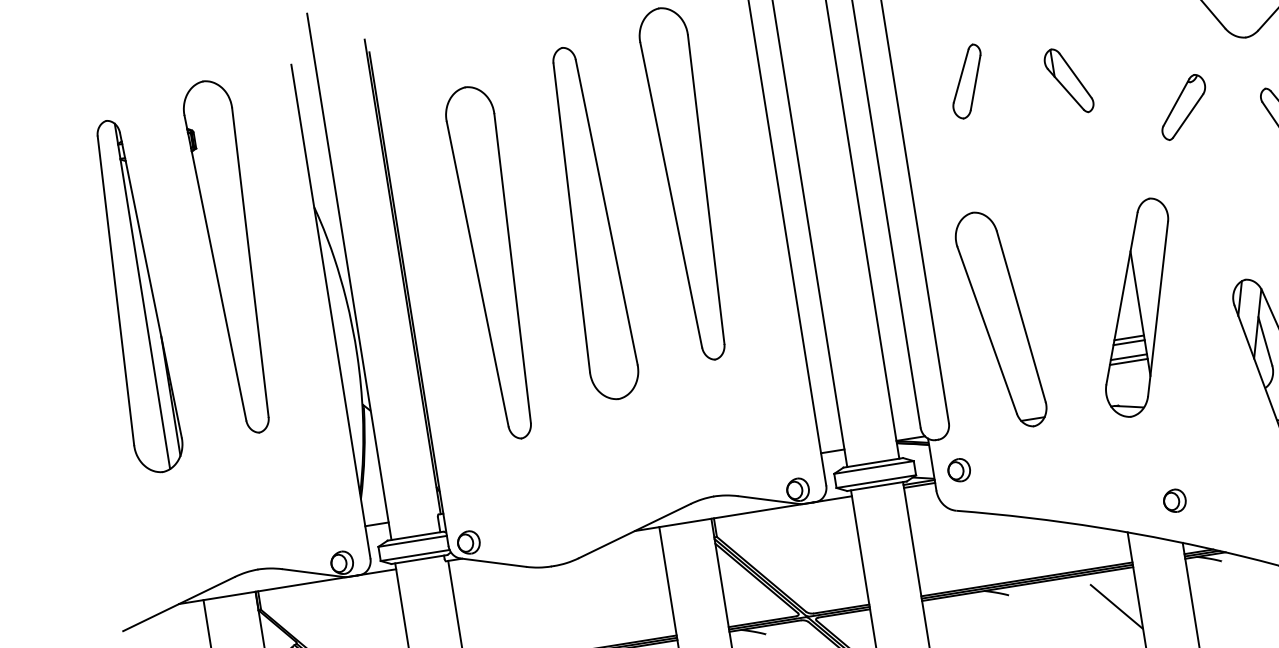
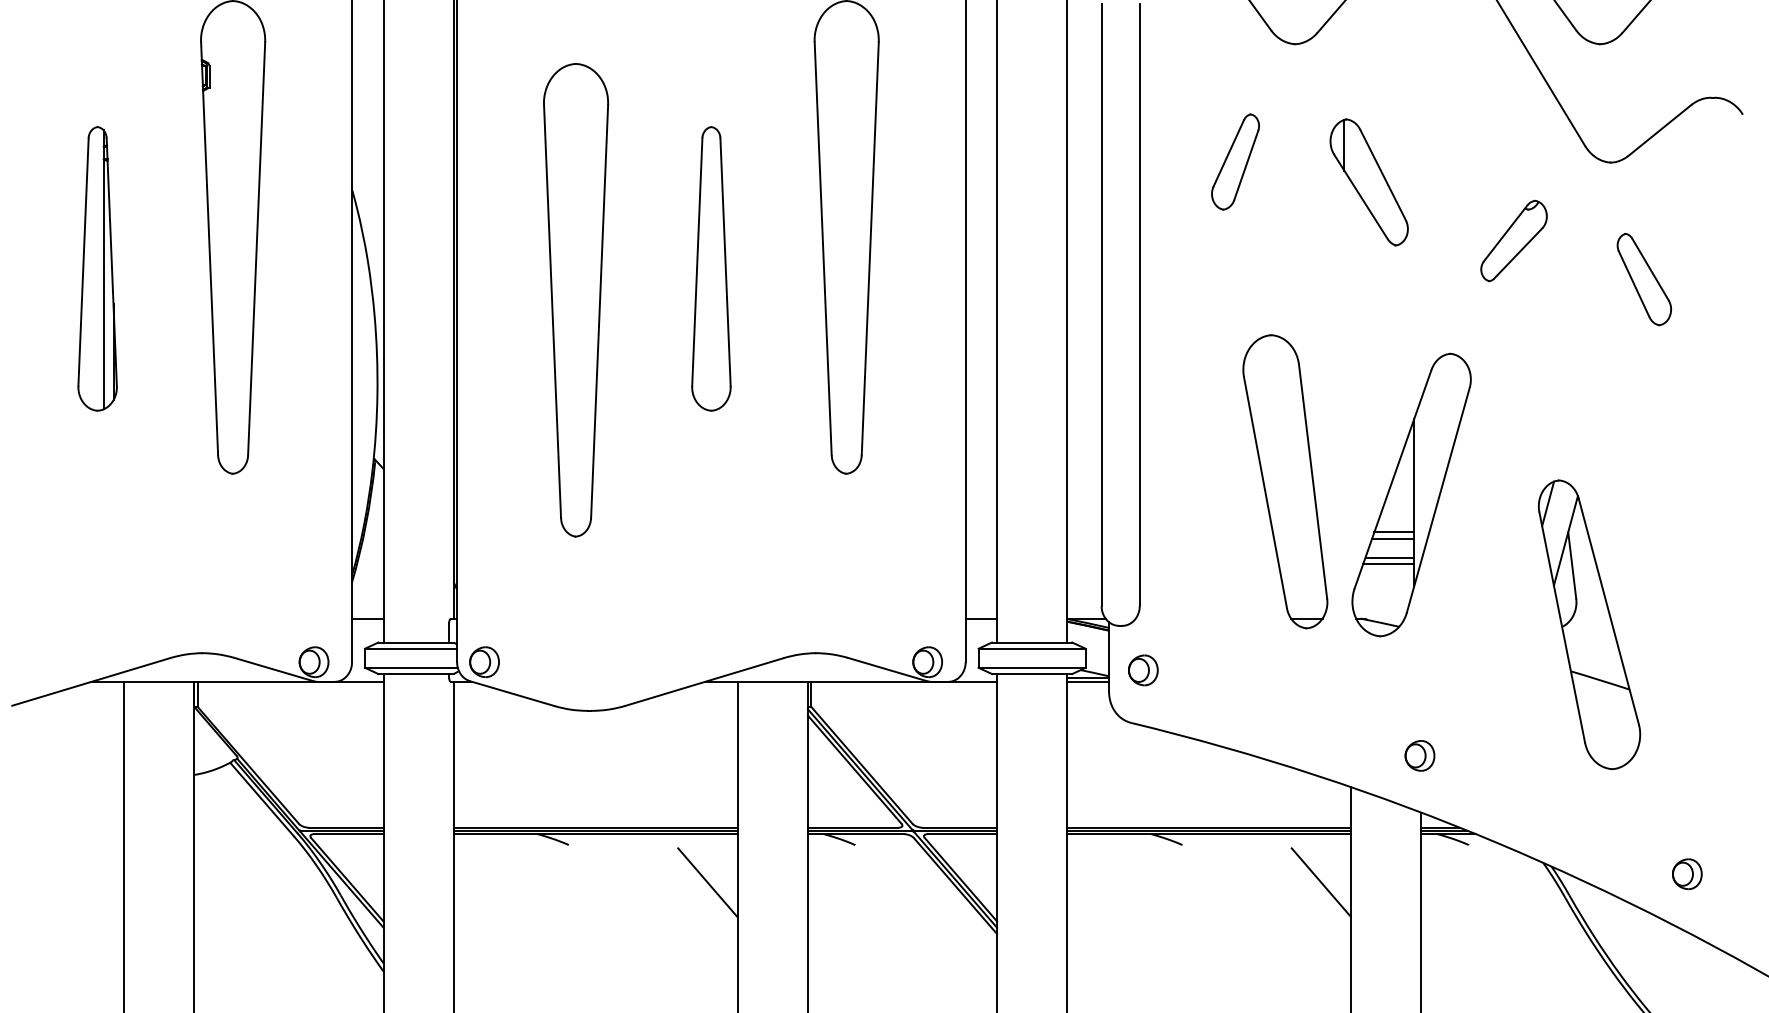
part: (1068, 81) -> (1368, 182), size x1.4
part: (590, 223) -> (711, 268), size x0.6
part: (134, 296) -> (97, 268), size x0.6
part: (1000, 319) -> (1285, 481), moved

